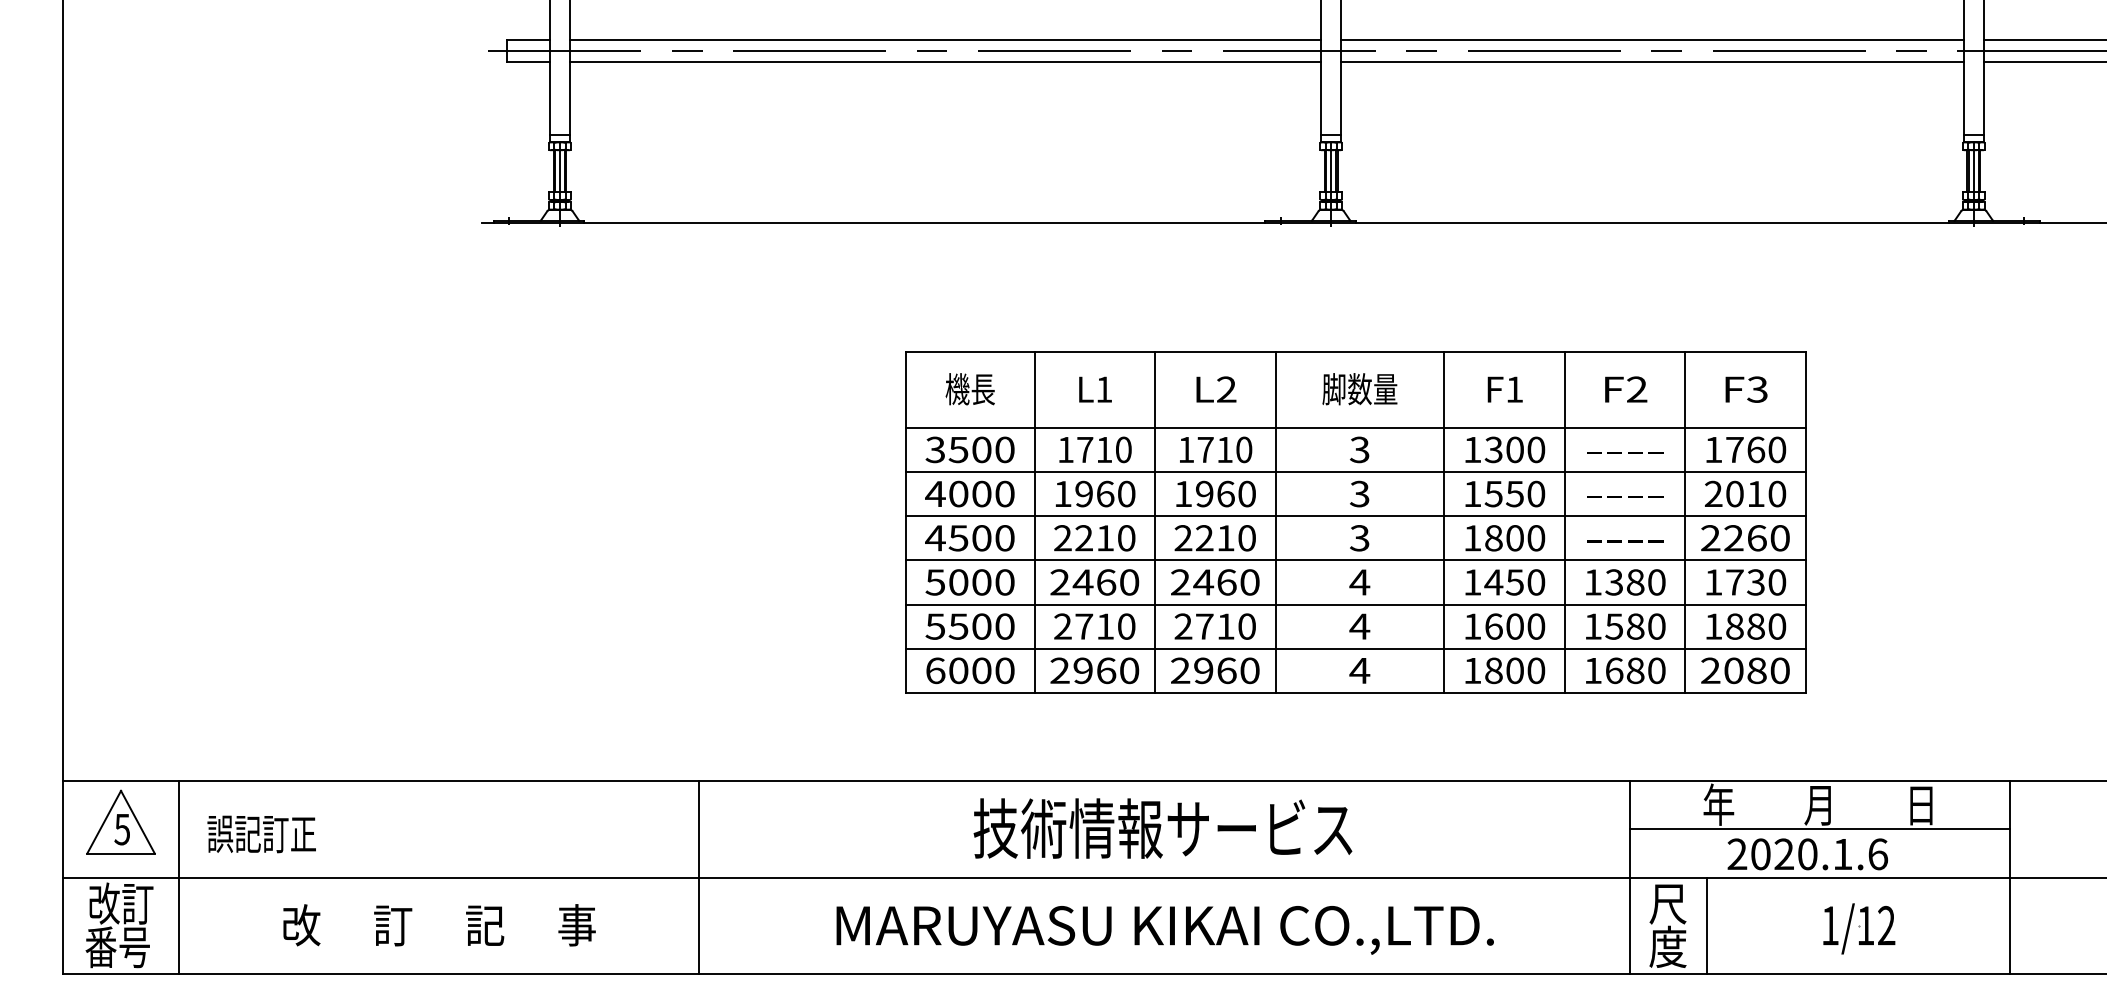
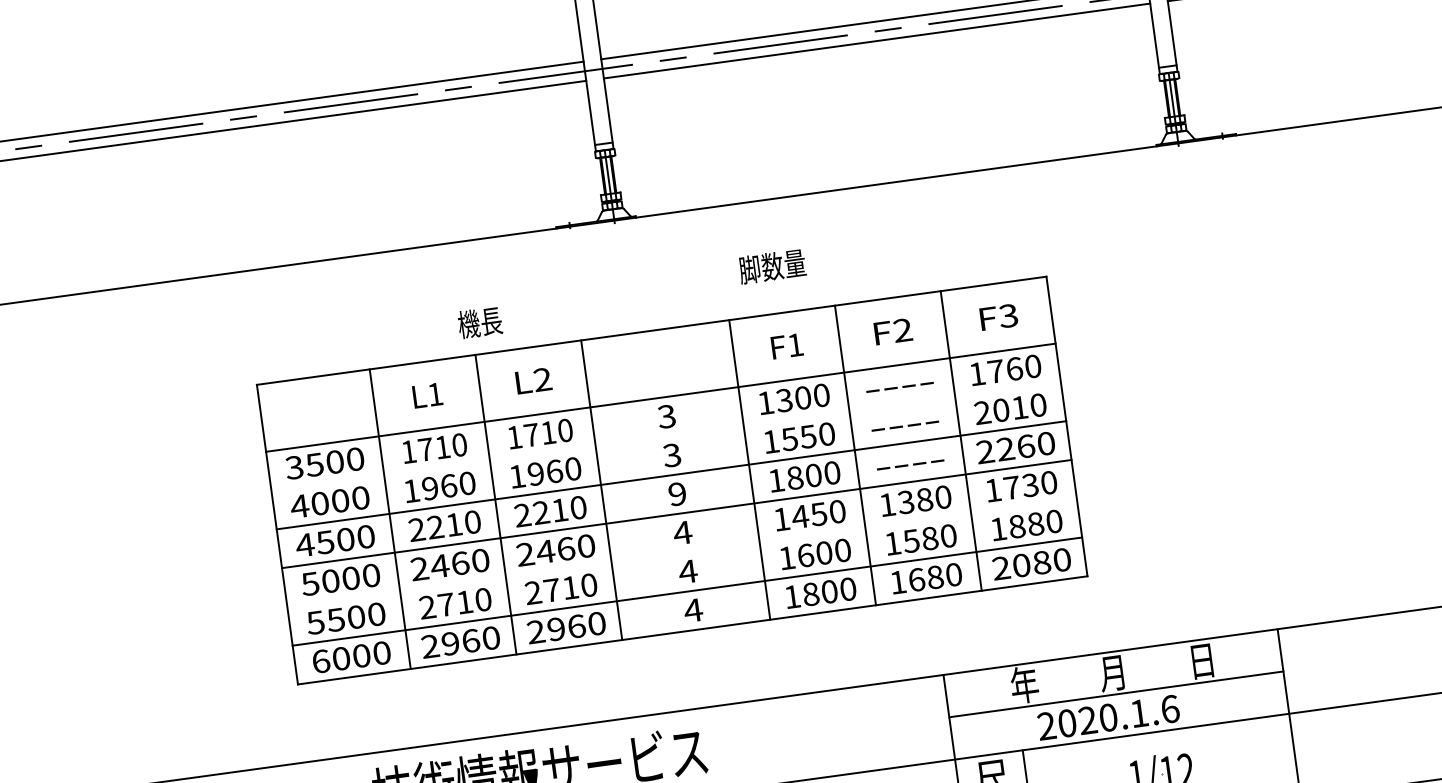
text: (969, 389) -> (479, 323), moved
text: (1359, 389) -> (772, 266), moved
line: (1355, 472) -> (665, 436), removed
text: (1359, 538) -> (677, 494), 3 -> 9
line: (1355, 604) -> (681, 552), removed

